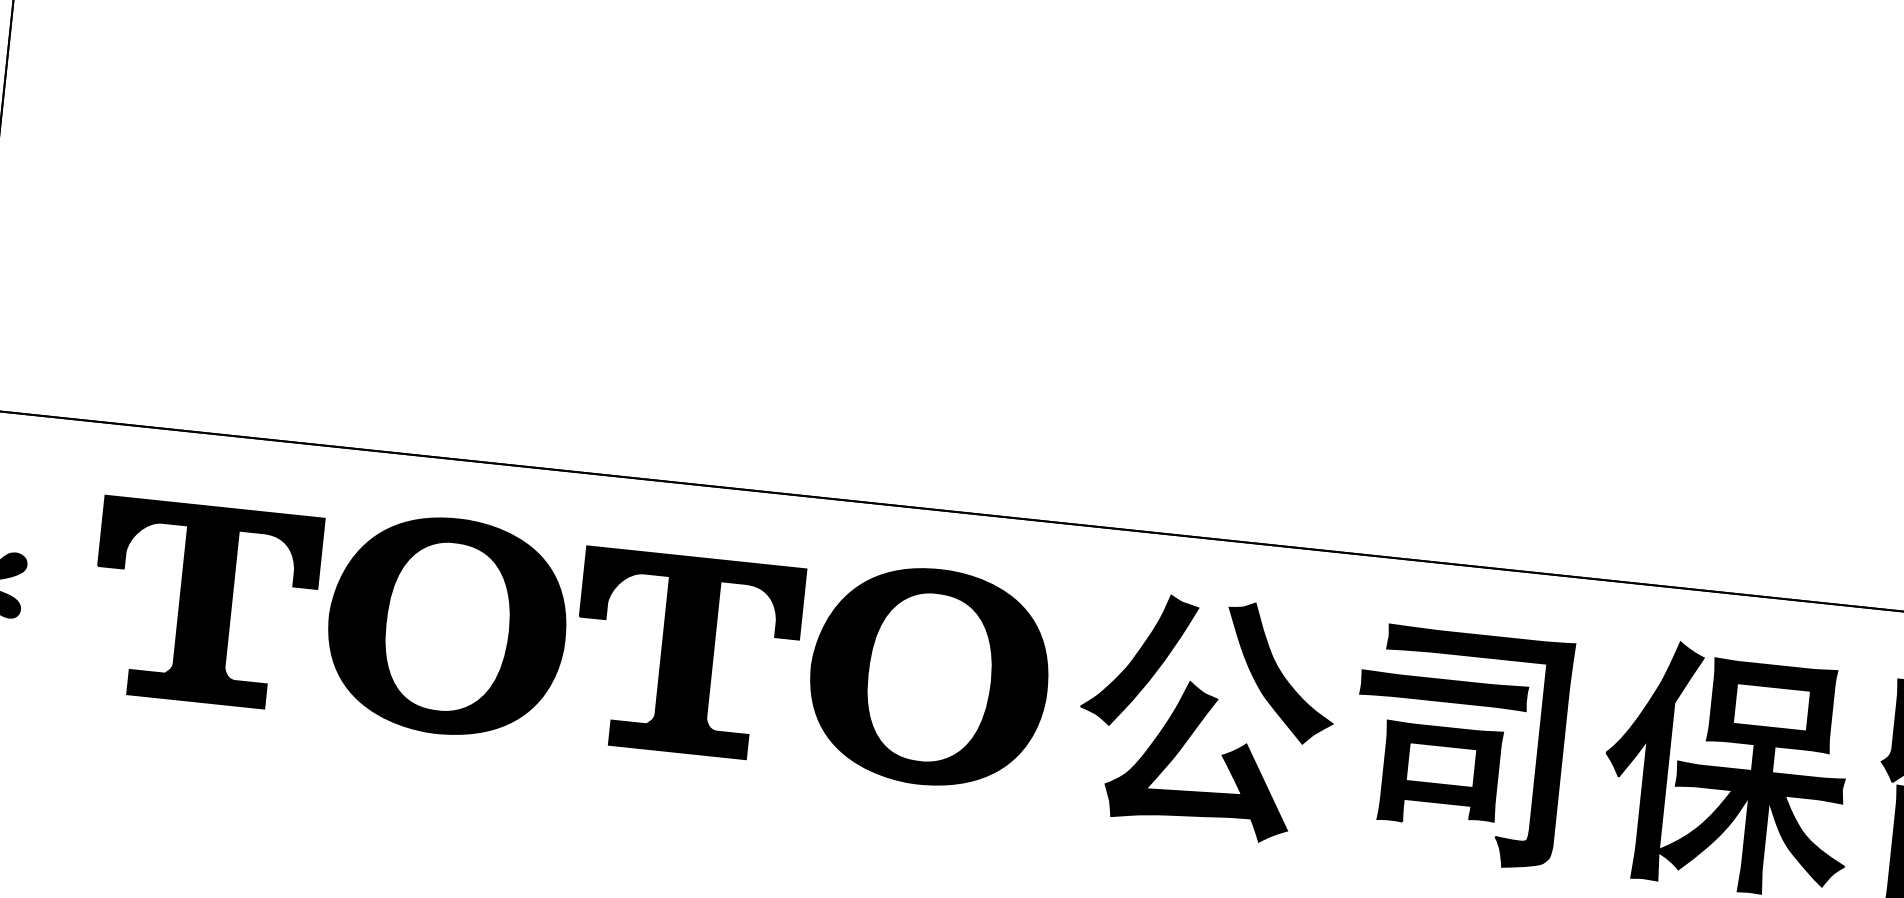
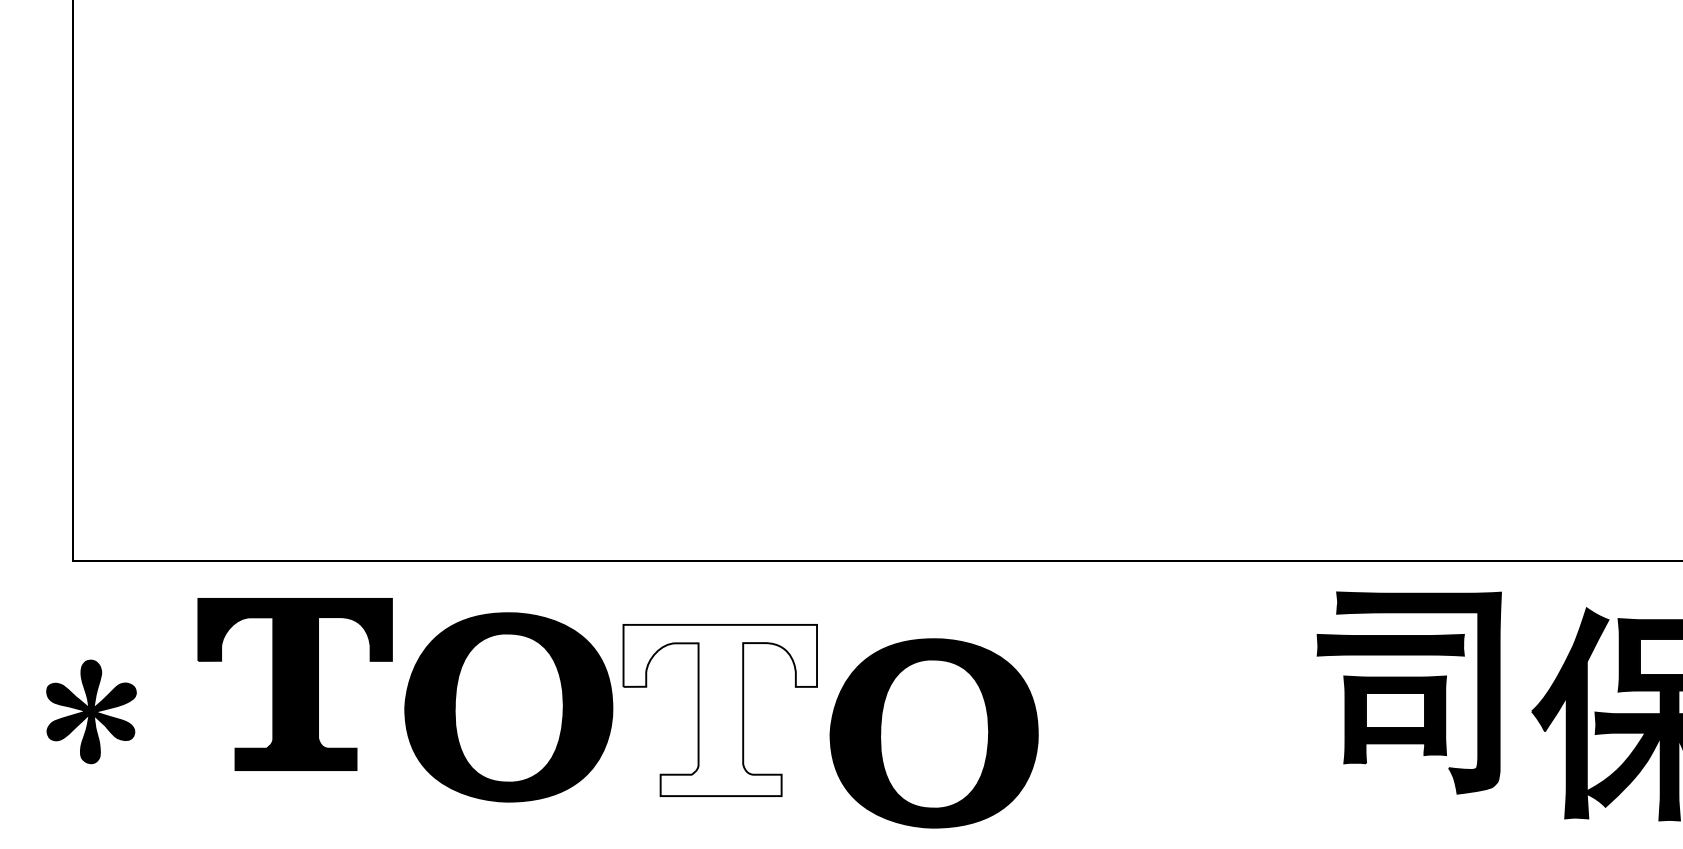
part: (204, 604) -> (294, 684), moved
fill: (686, 654) -> (720, 710), removed
part: (928, 676) -> (933, 733), moved
part: (1206, 717) -> (1179, 717), removed
part: (1458, 746) -> (1408, 692), moved

